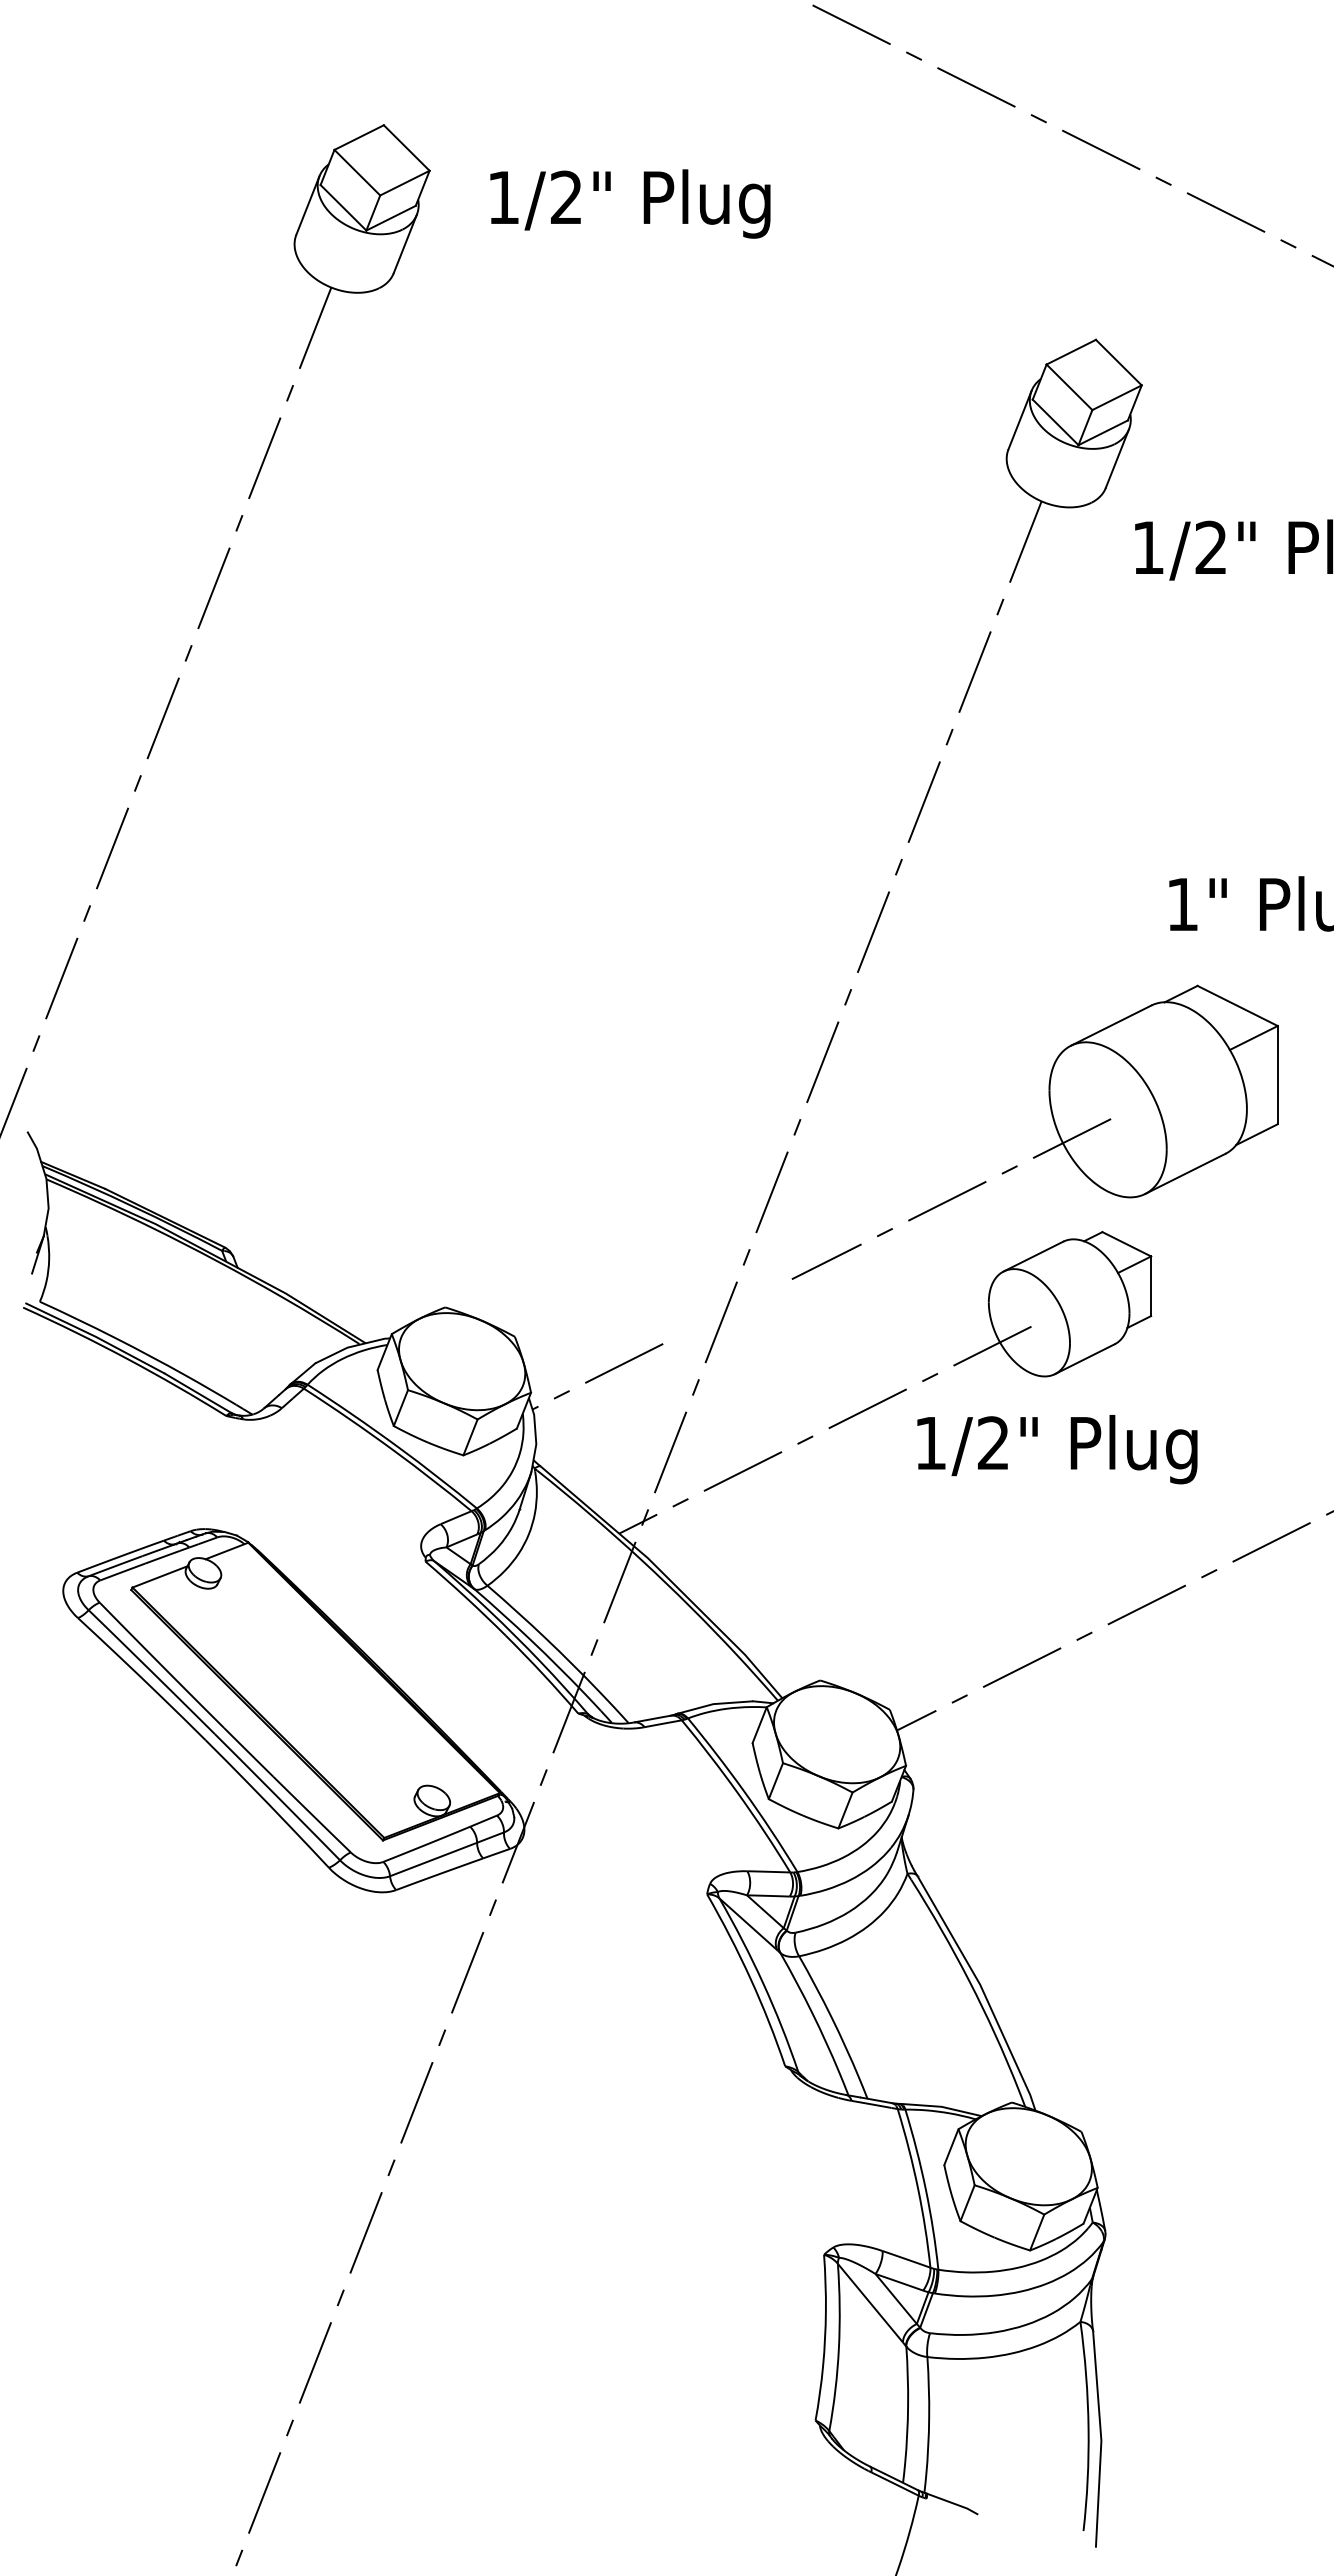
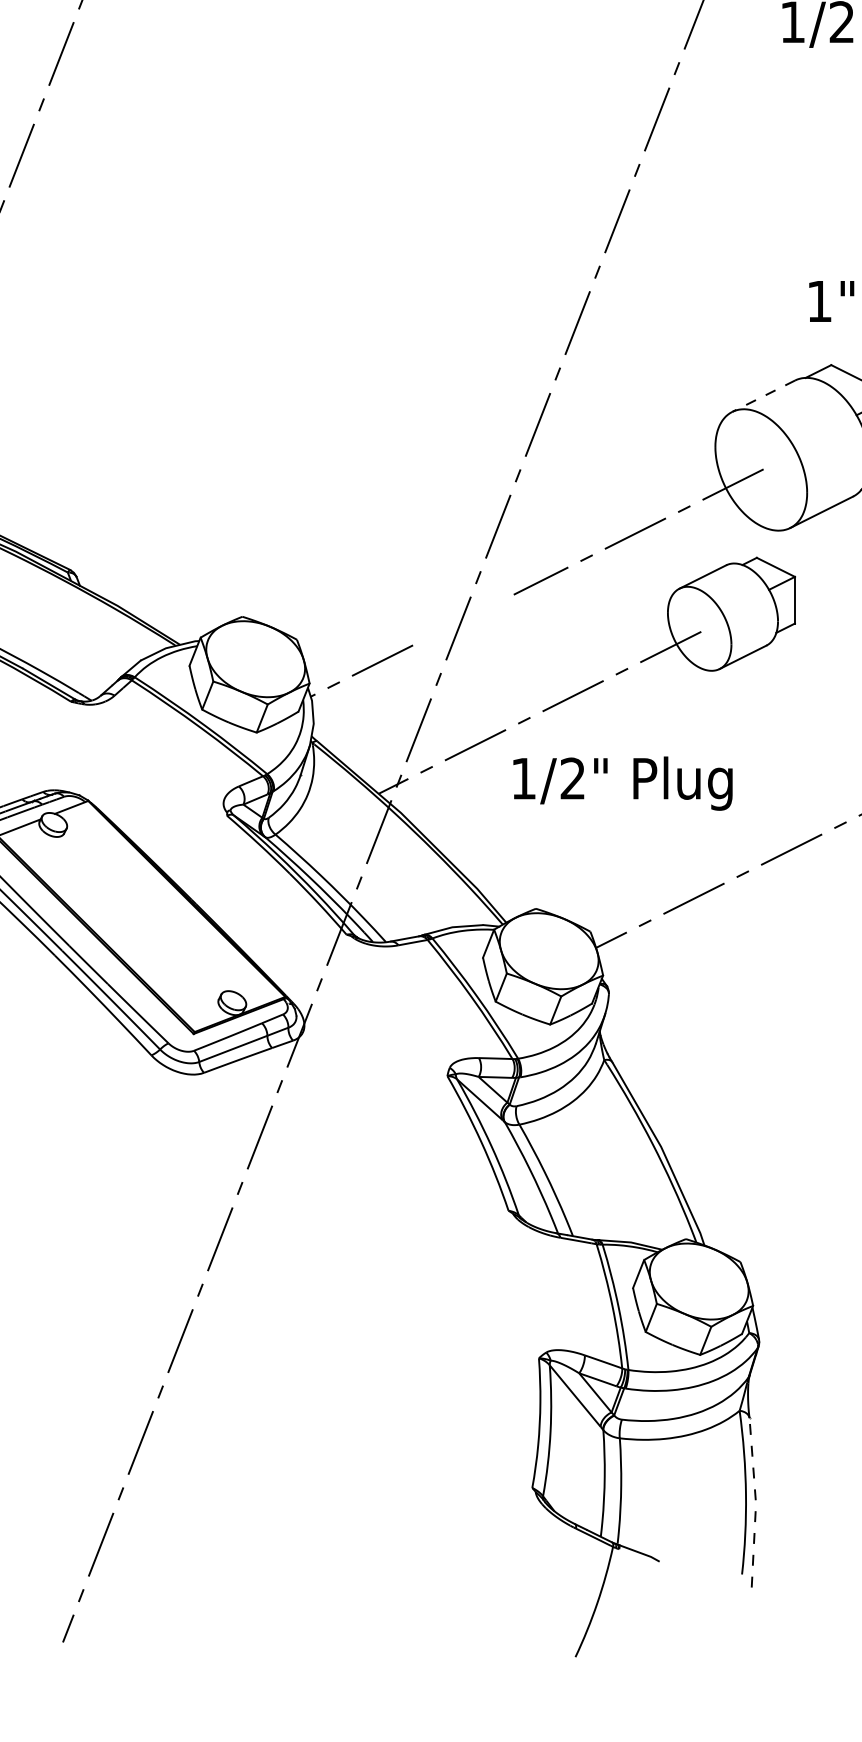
line: (1111, 1025) -> (763, 396), solid -> dashed
text: (1057, 1449) -> (623, 783), moved
line: (1101, 2439) -> (756, 1502), solid -> dashed

